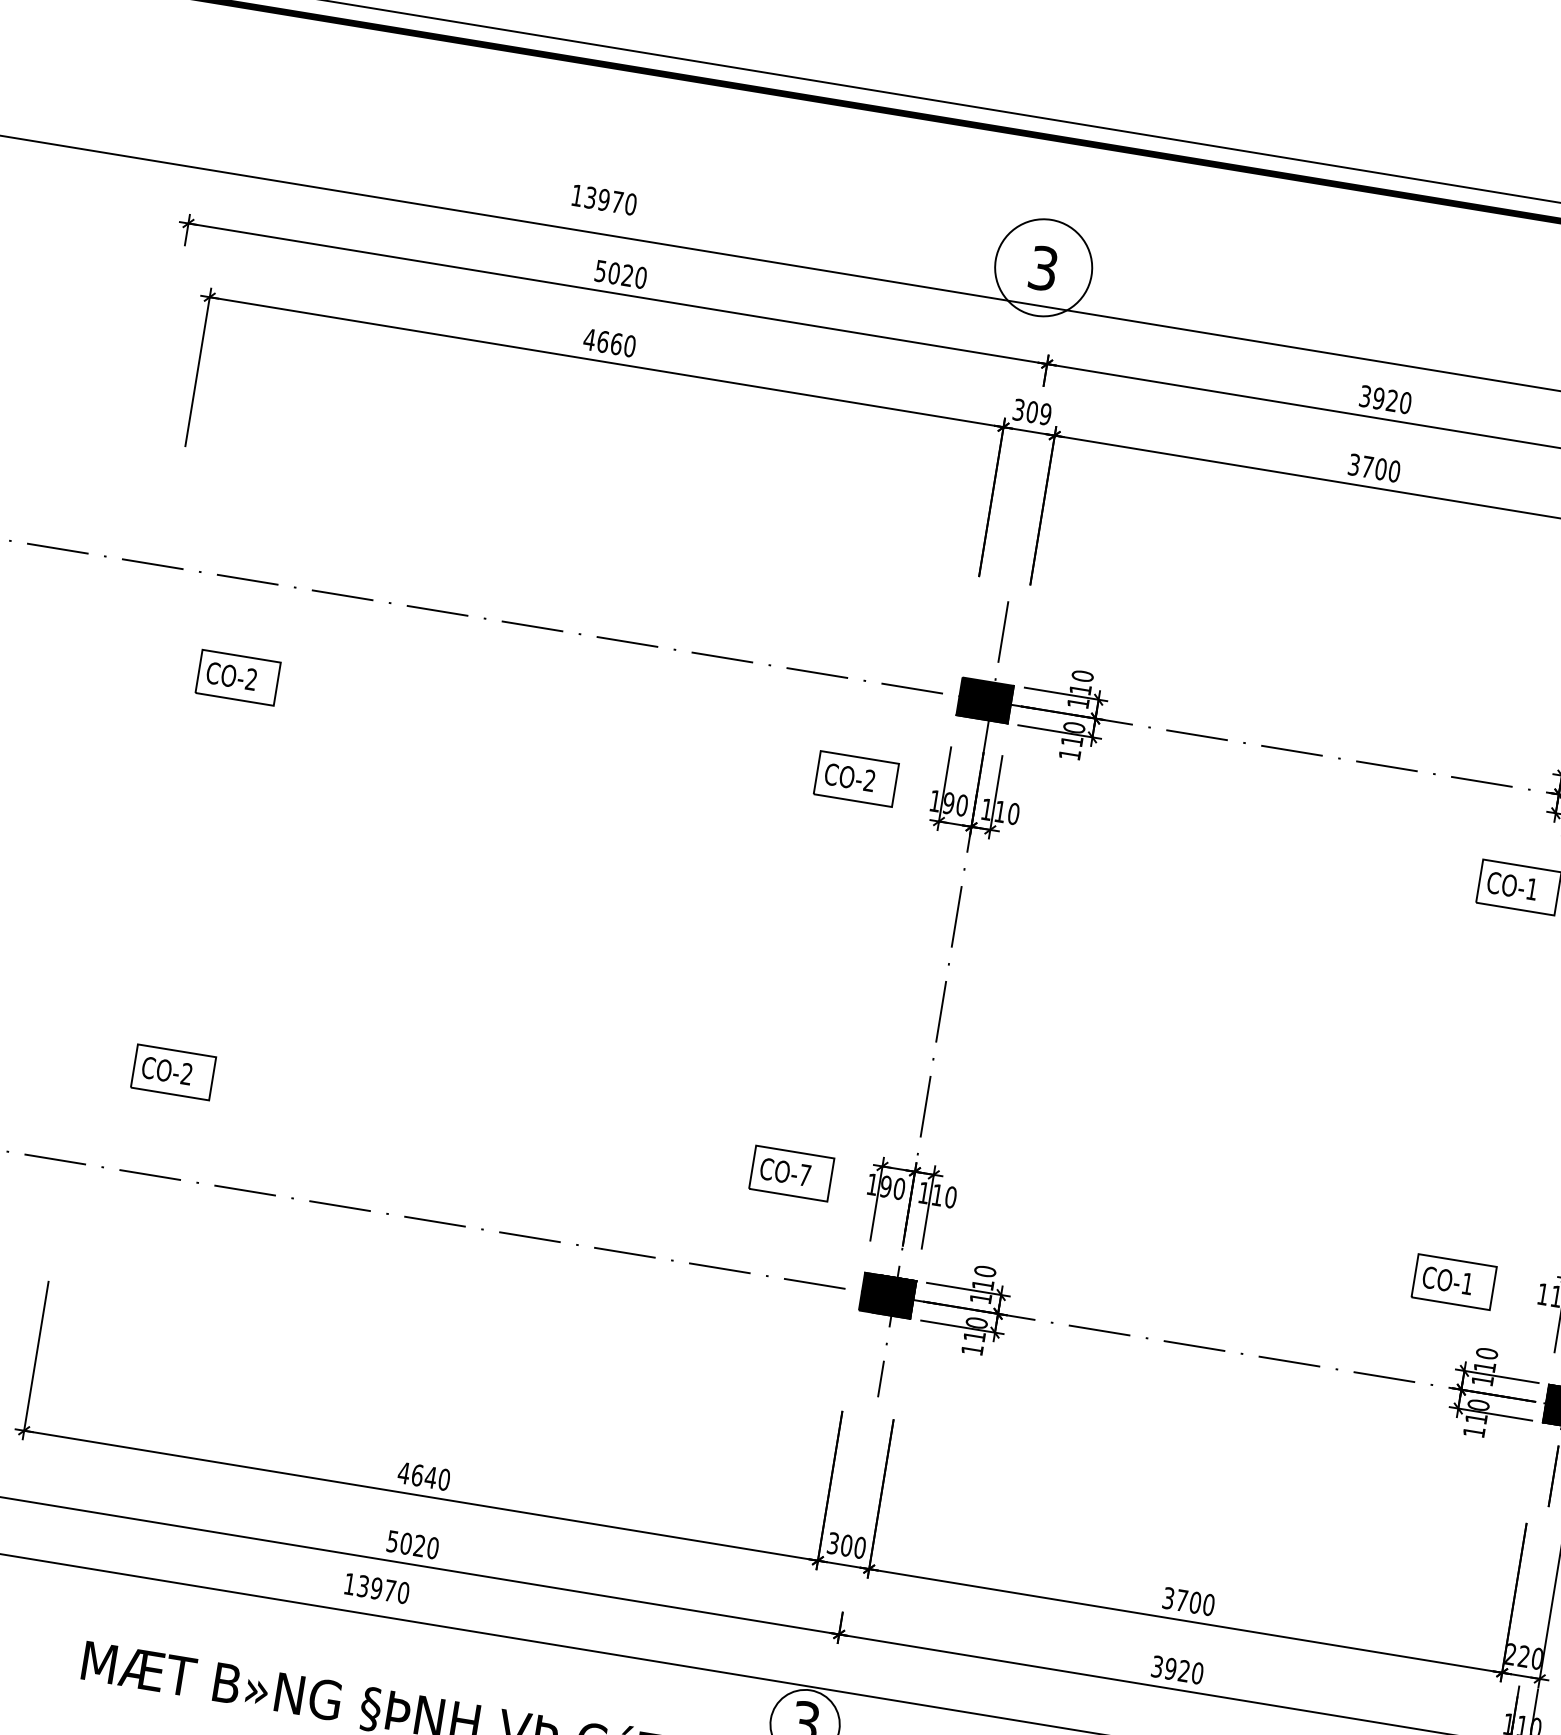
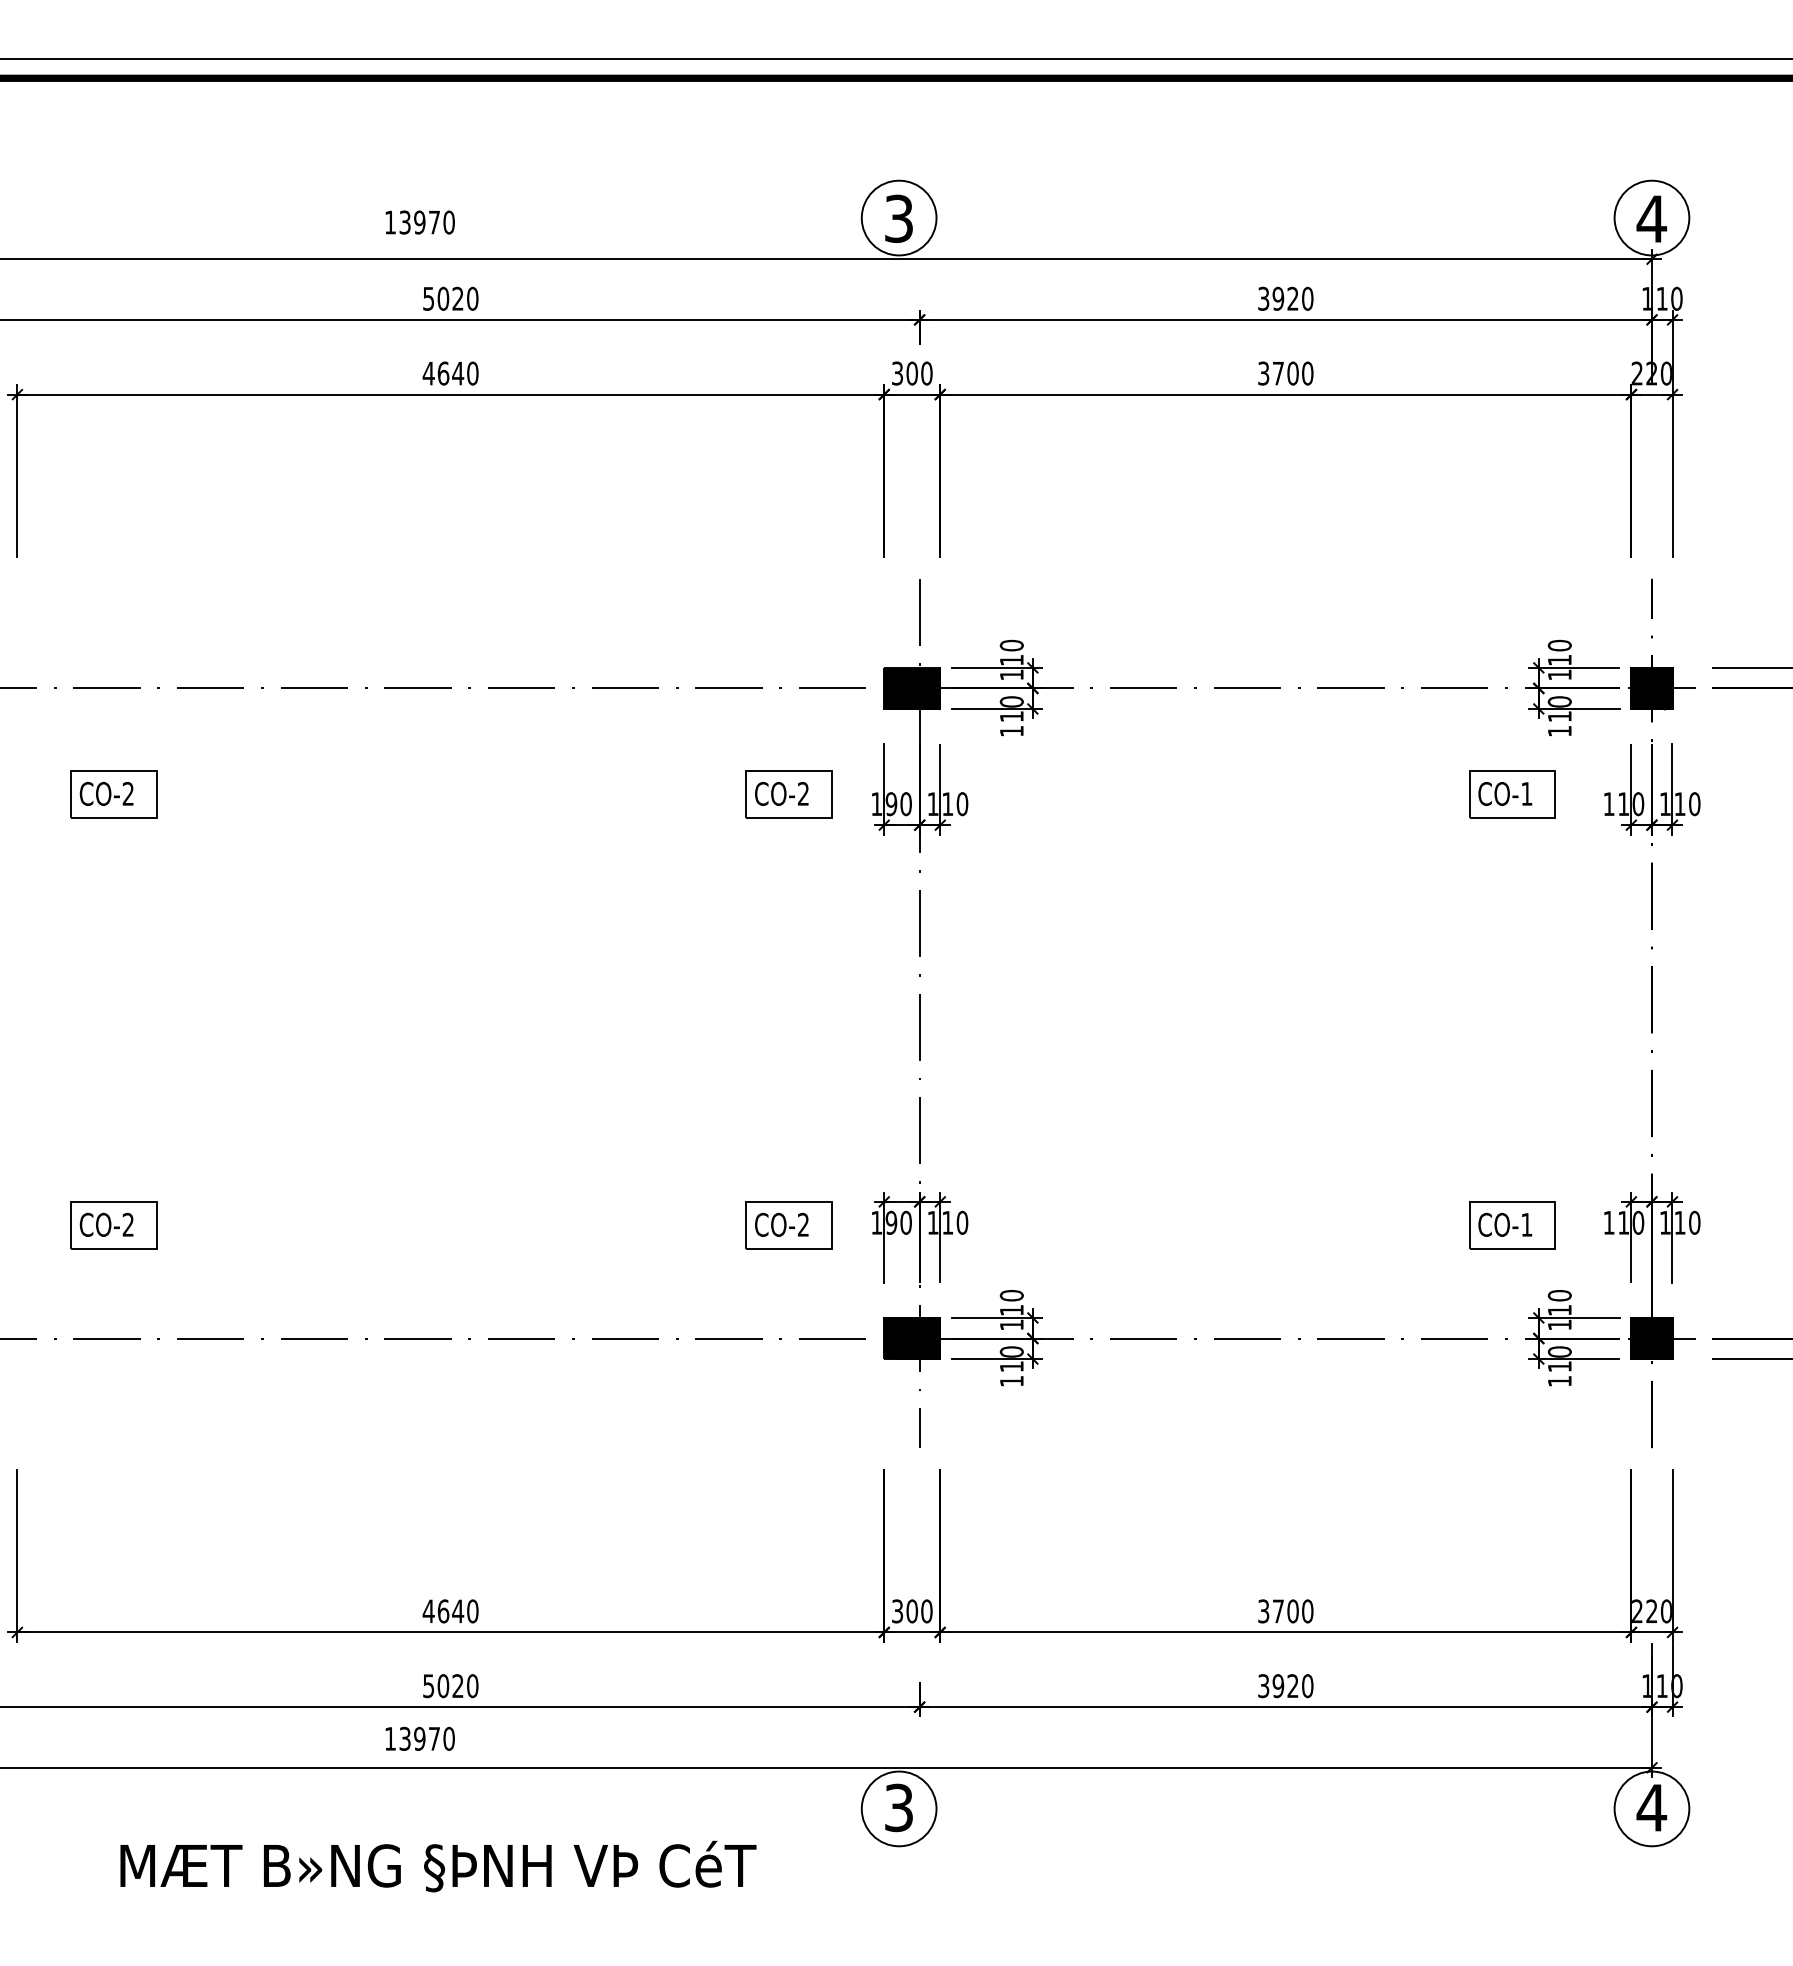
circle: (1043, 267) -> (898, 217), size x0.71
text: (616, 344) -> (458, 373), 4660 -> 4640
text: (1045, 414) -> (926, 373), 309 -> 300
text: (805, 1175) -> (803, 1224), CO-7 -> CO-2

